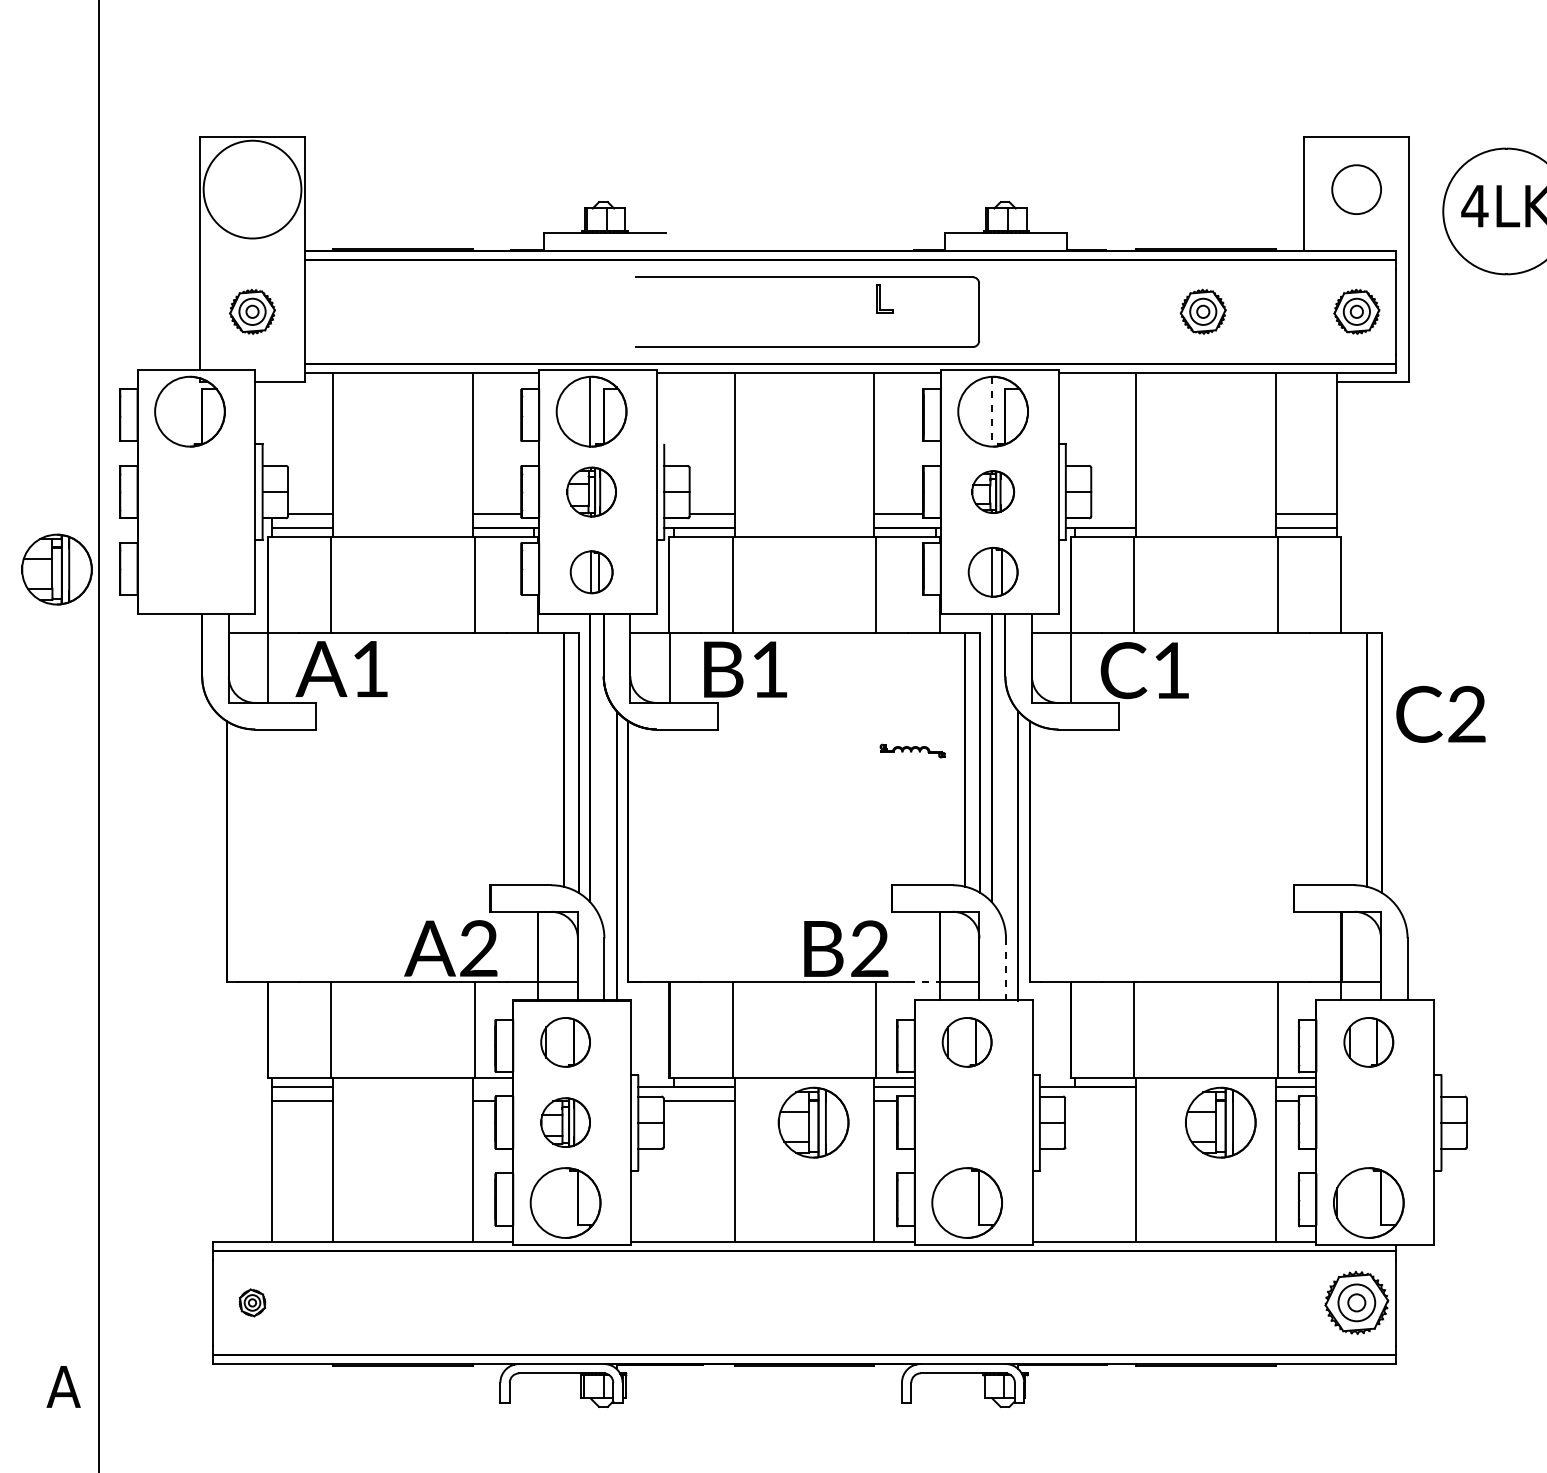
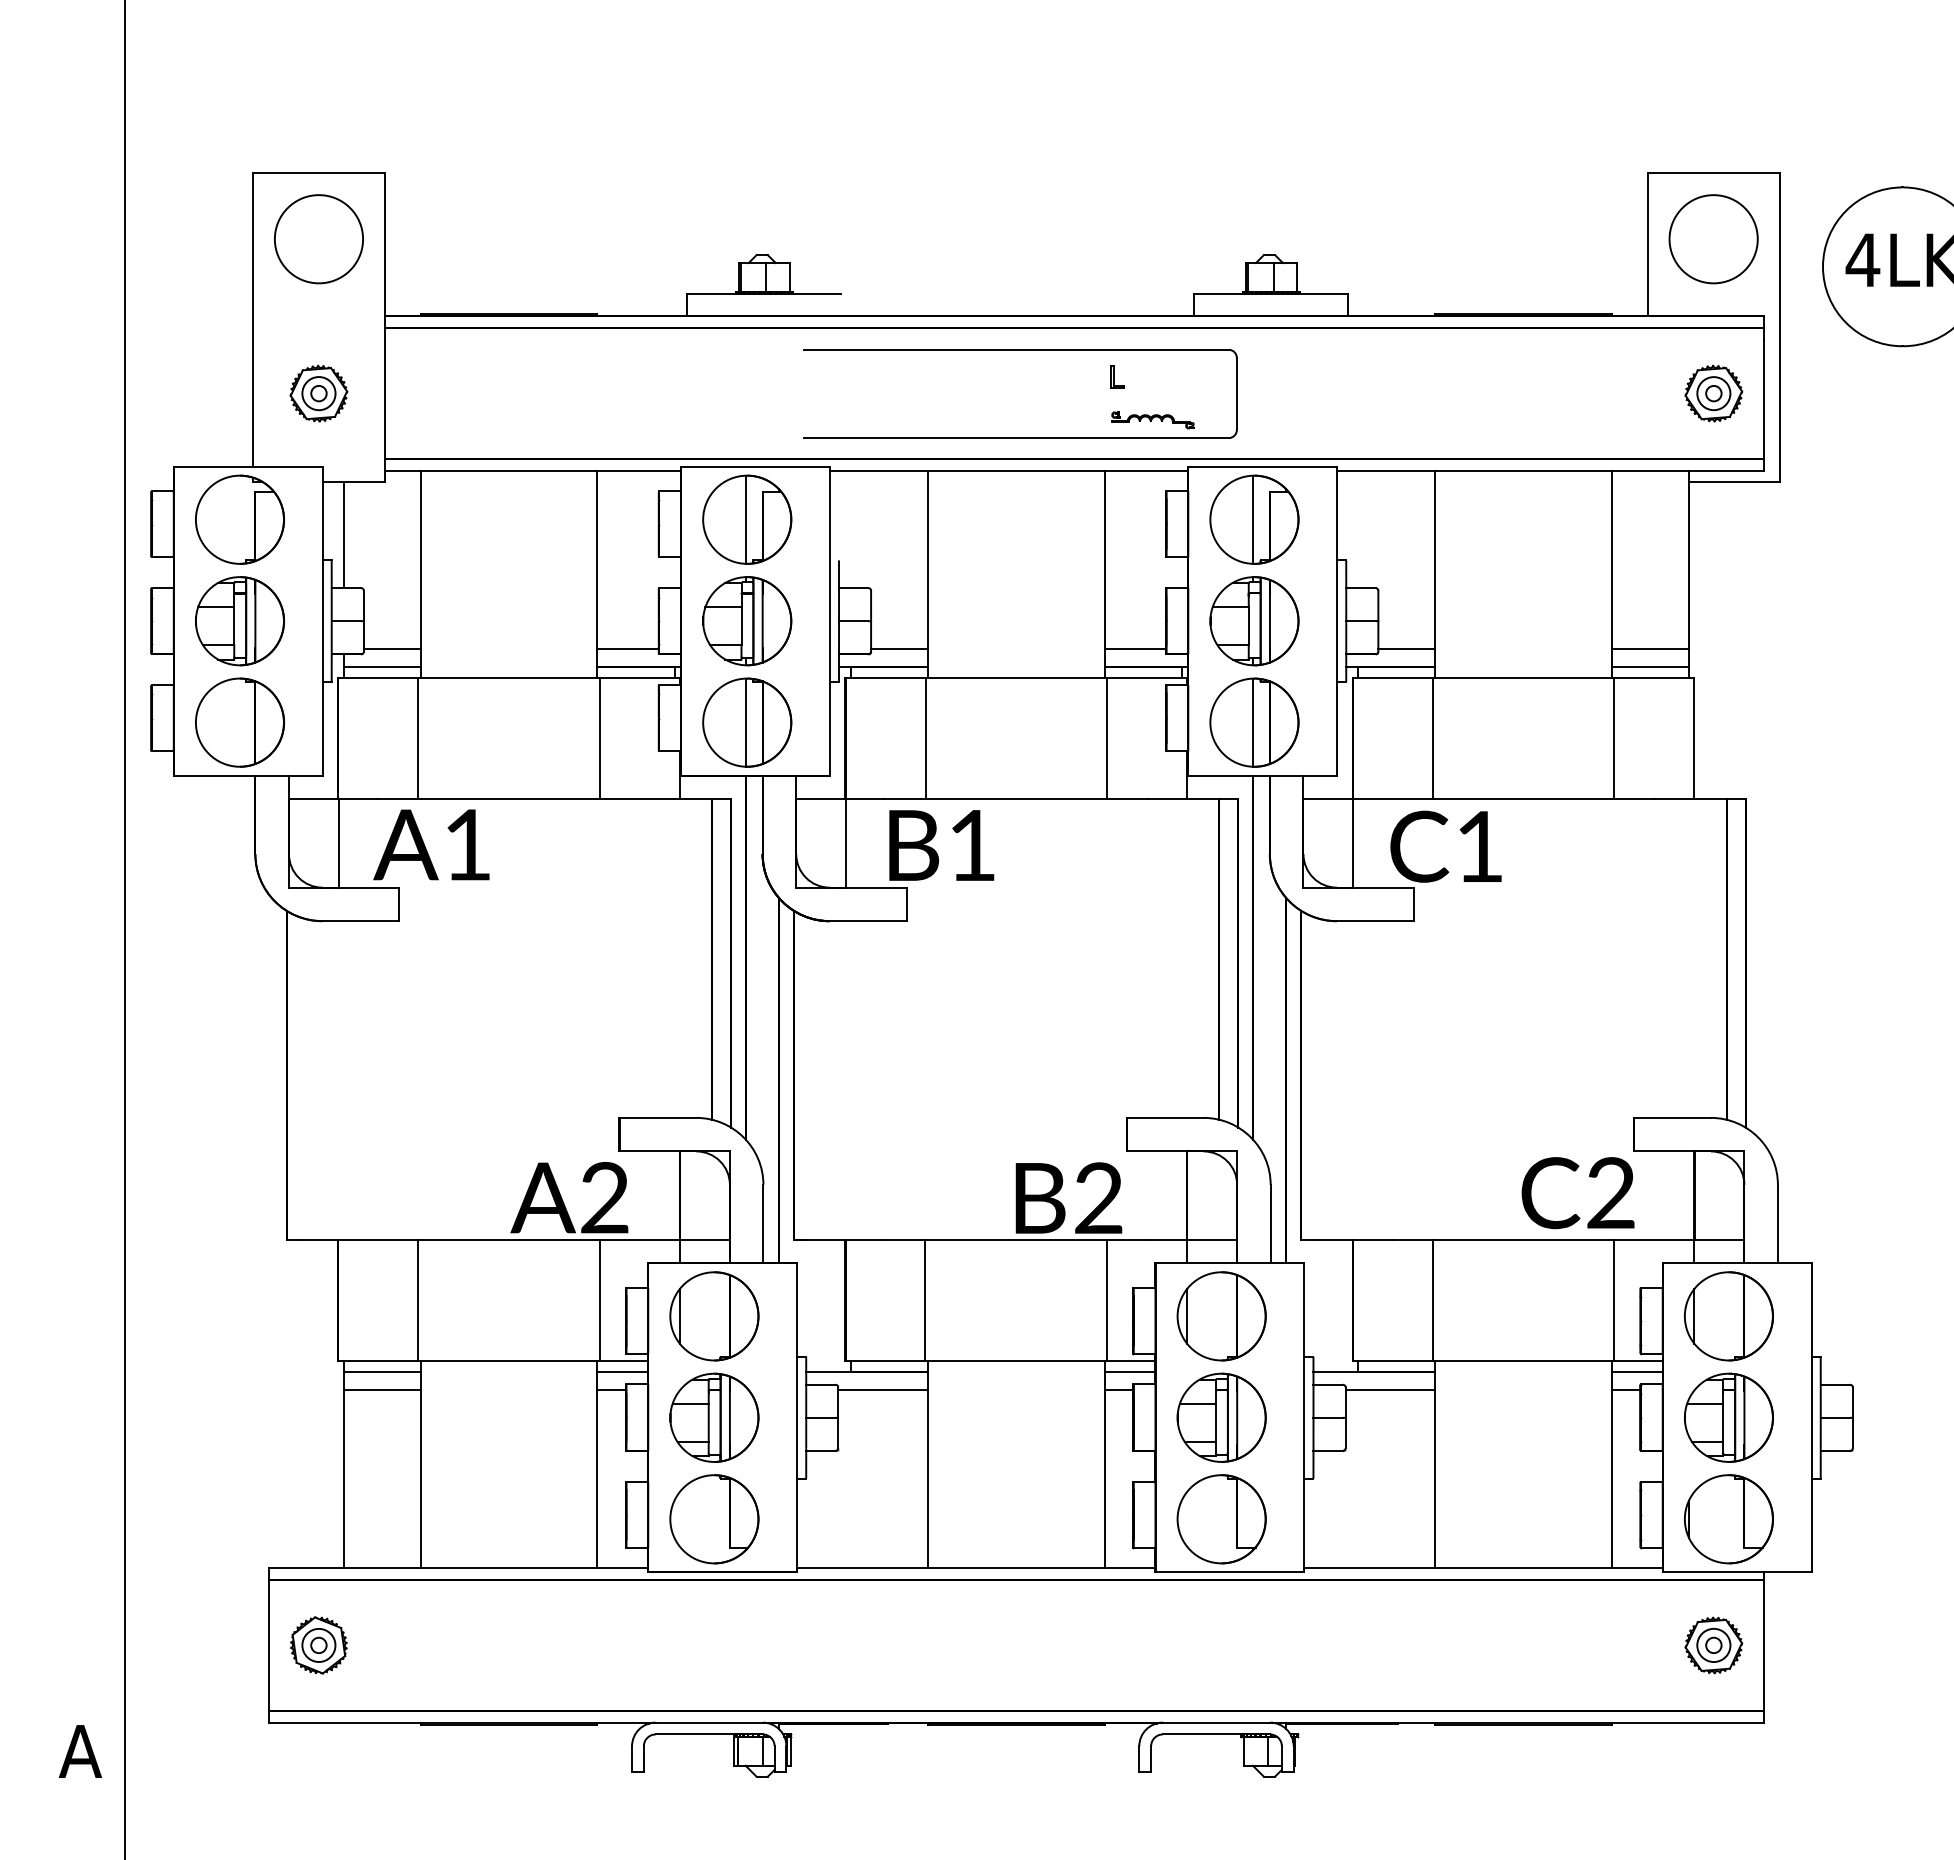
circle: (252, 189) -> (318, 239), size x0.71
circle: (1356, 189) -> (1713, 239), size x1.43
part: (884, 298) -> (1117, 376), size x0.62
part: (1202, 311) -> (1519, 393), removed
line: (991, 412) -> (1252, 520), dashed -> solid
line: (271, 423) -> (343, 534), added
part: (591, 492) -> (747, 621), size x1.43
part: (993, 492) -> (1254, 621), size x1.67
line: (1113, 514) -> (1406, 649), added
part: (56, 569) -> (239, 621), moved
part: (189, 572) -> (239, 722), added
part: (591, 572) -> (747, 722), size x1.67
part: (993, 572) -> (1254, 722), size x1.43
text: (1440, 714) -> (1577, 1193), moved
part: (912, 751) -> (1152, 420), moved
line: (1005, 969) -> (1270, 1224), dashed -> solid
line: (924, 981) -> (1167, 1239), dashed -> solid
part: (565, 1042) -> (714, 1316), size x1.43
part: (967, 1042) -> (1221, 1316), size x1.43
part: (1368, 1042) -> (1728, 1316), size x1.43
line: (492, 1086) -> (622, 1372), added
line: (1100, 1101) -> (1390, 1390), added
part: (565, 1122) -> (714, 1417), size x1.43
part: (813, 1122) -> (1221, 1417), moved
part: (1220, 1122) -> (1728, 1417), moved
part: (252, 1302) -> (318, 1645), size x1.67
part: (1356, 1302) -> (1713, 1645), size x0.71

